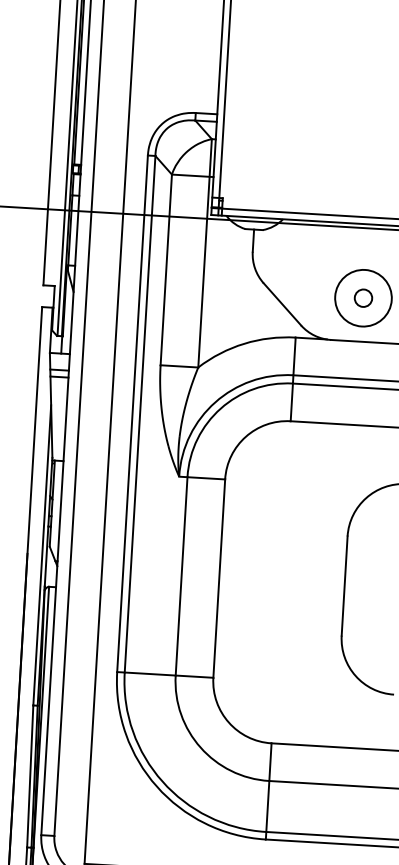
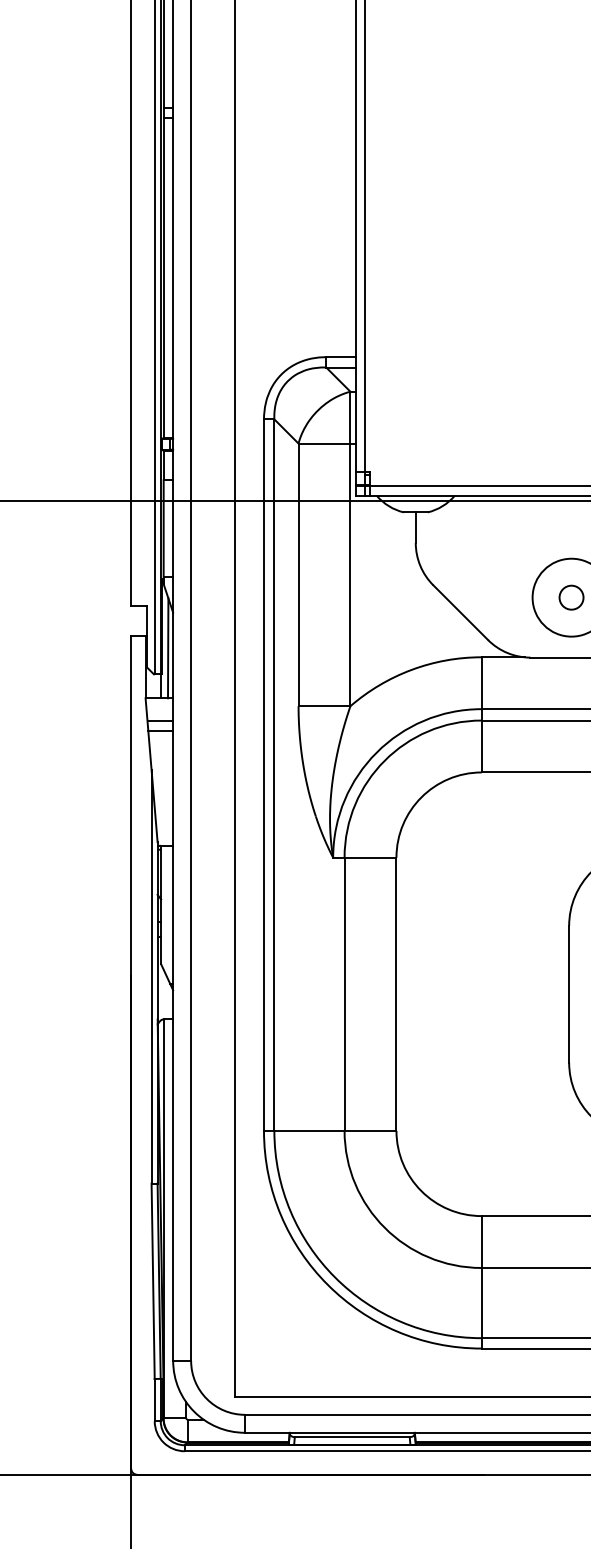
line: (68, 317) -> (168, 648), added

